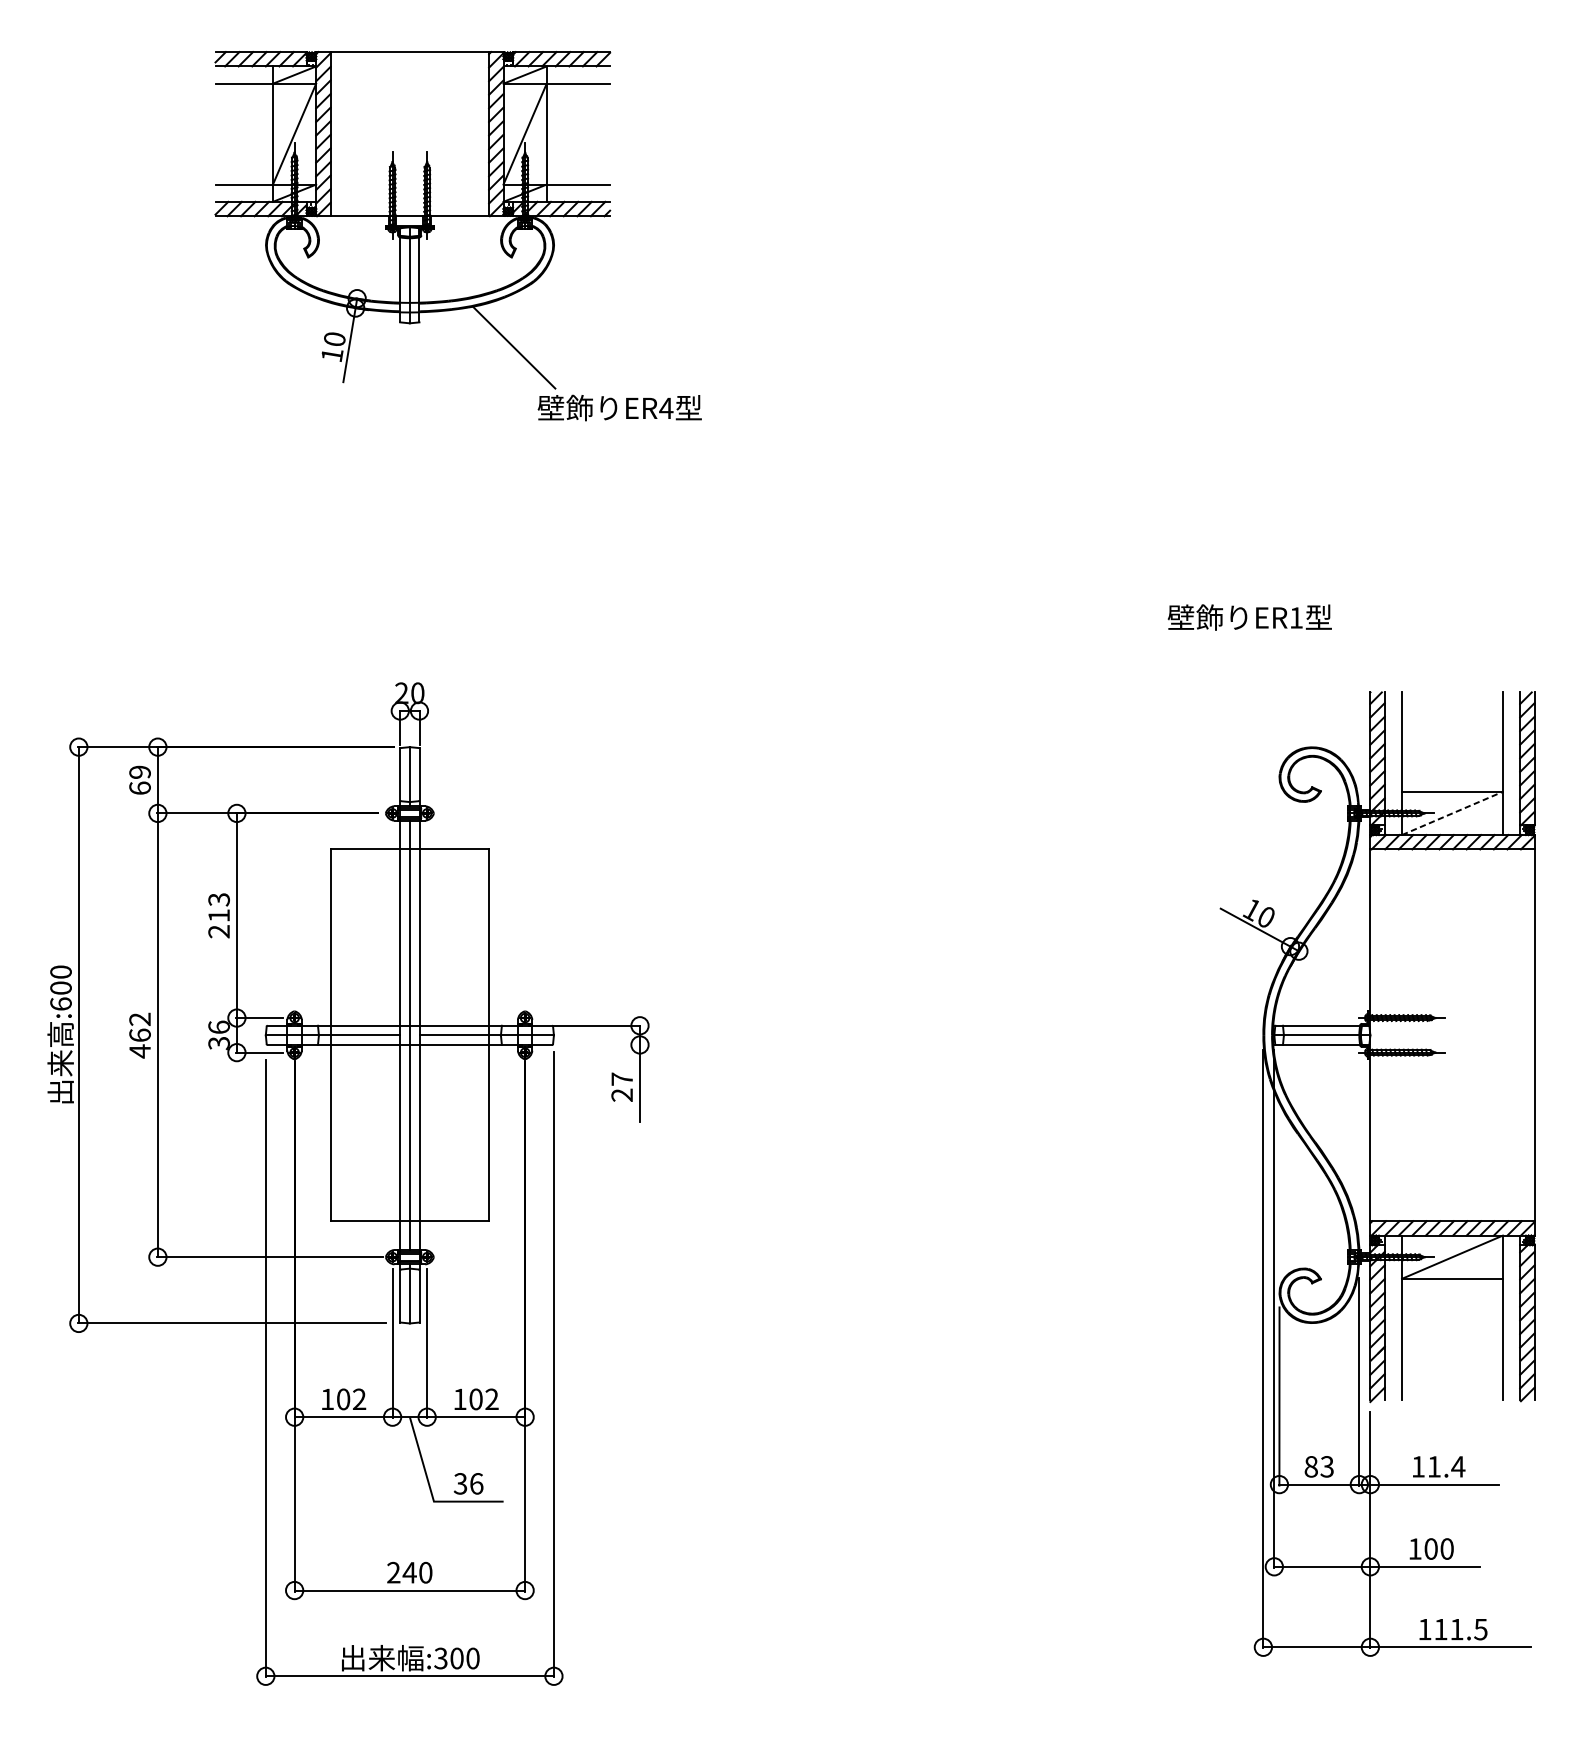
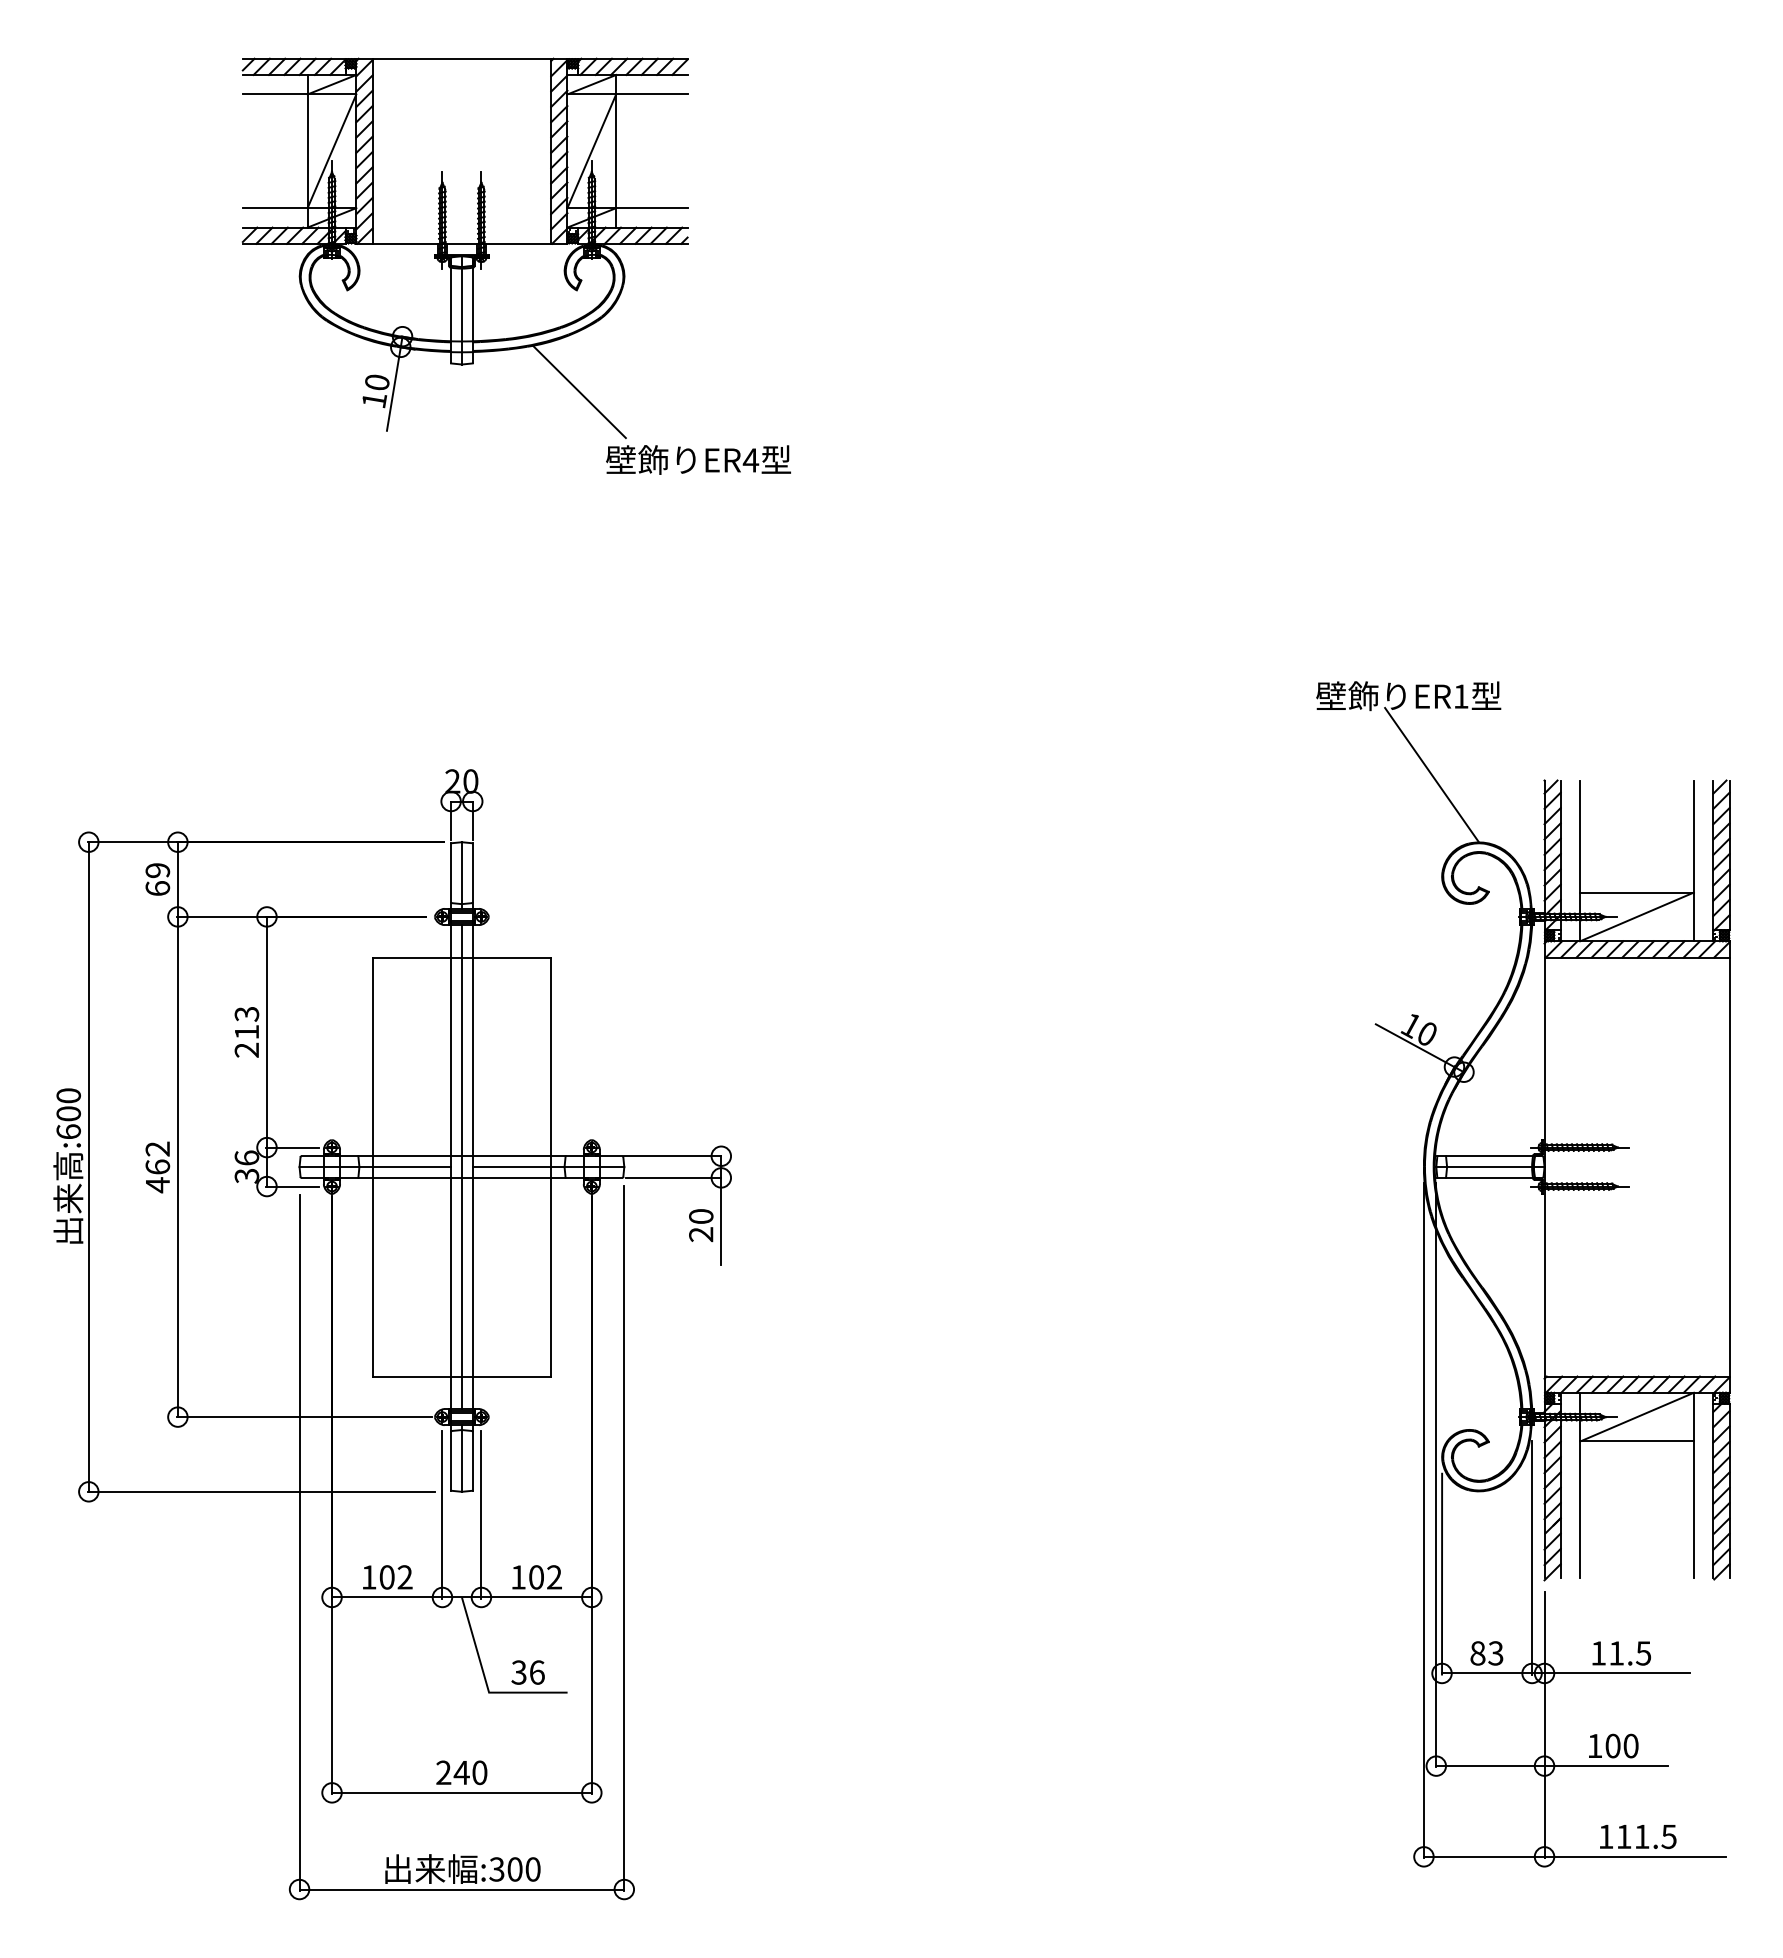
line: (1270, 687) -> (1431, 775), added
line: (1452, 813) -> (1637, 916), dashed -> solid
line: (597, 1044) -> (673, 1177), added
text: (622, 1079) -> (701, 1216), 27 -> 20
text: (1458, 1466) -> (1643, 1653), 11.4 -> 11.5

